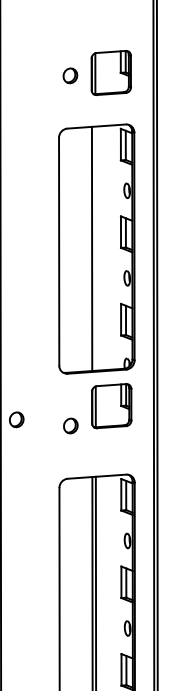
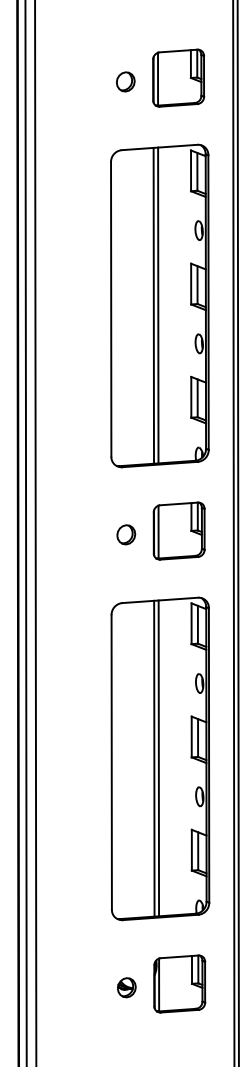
line: (95, 248) -> (158, 305), added
part: (111, 405) -> (178, 530), moved
part: (16, 419) -> (56, 526), removed

